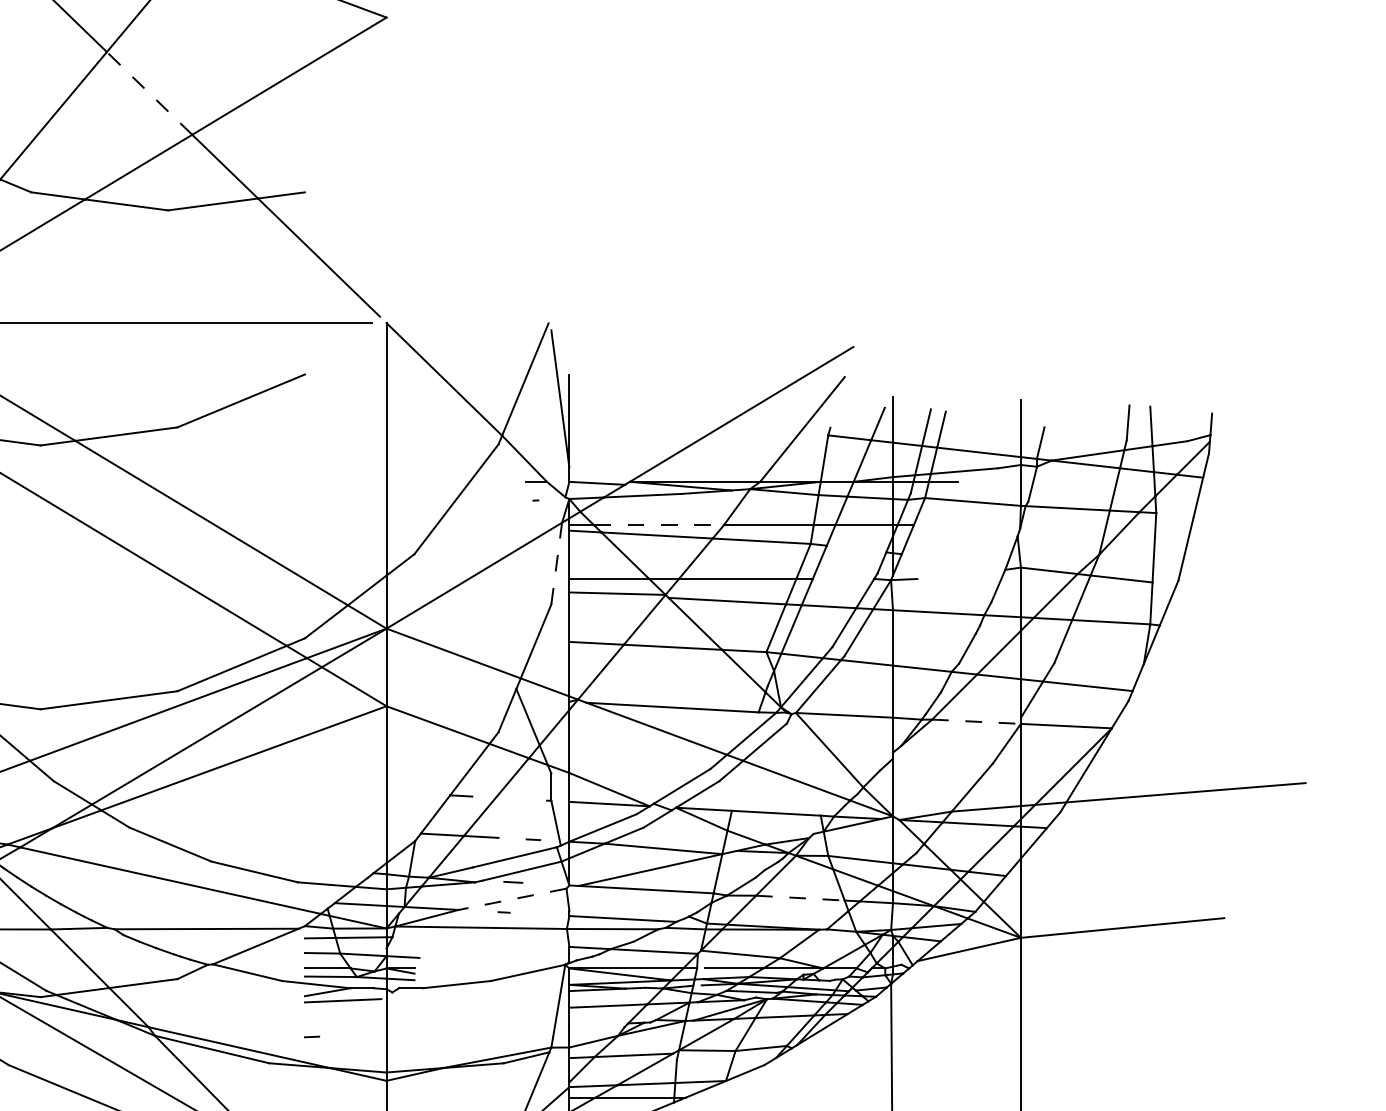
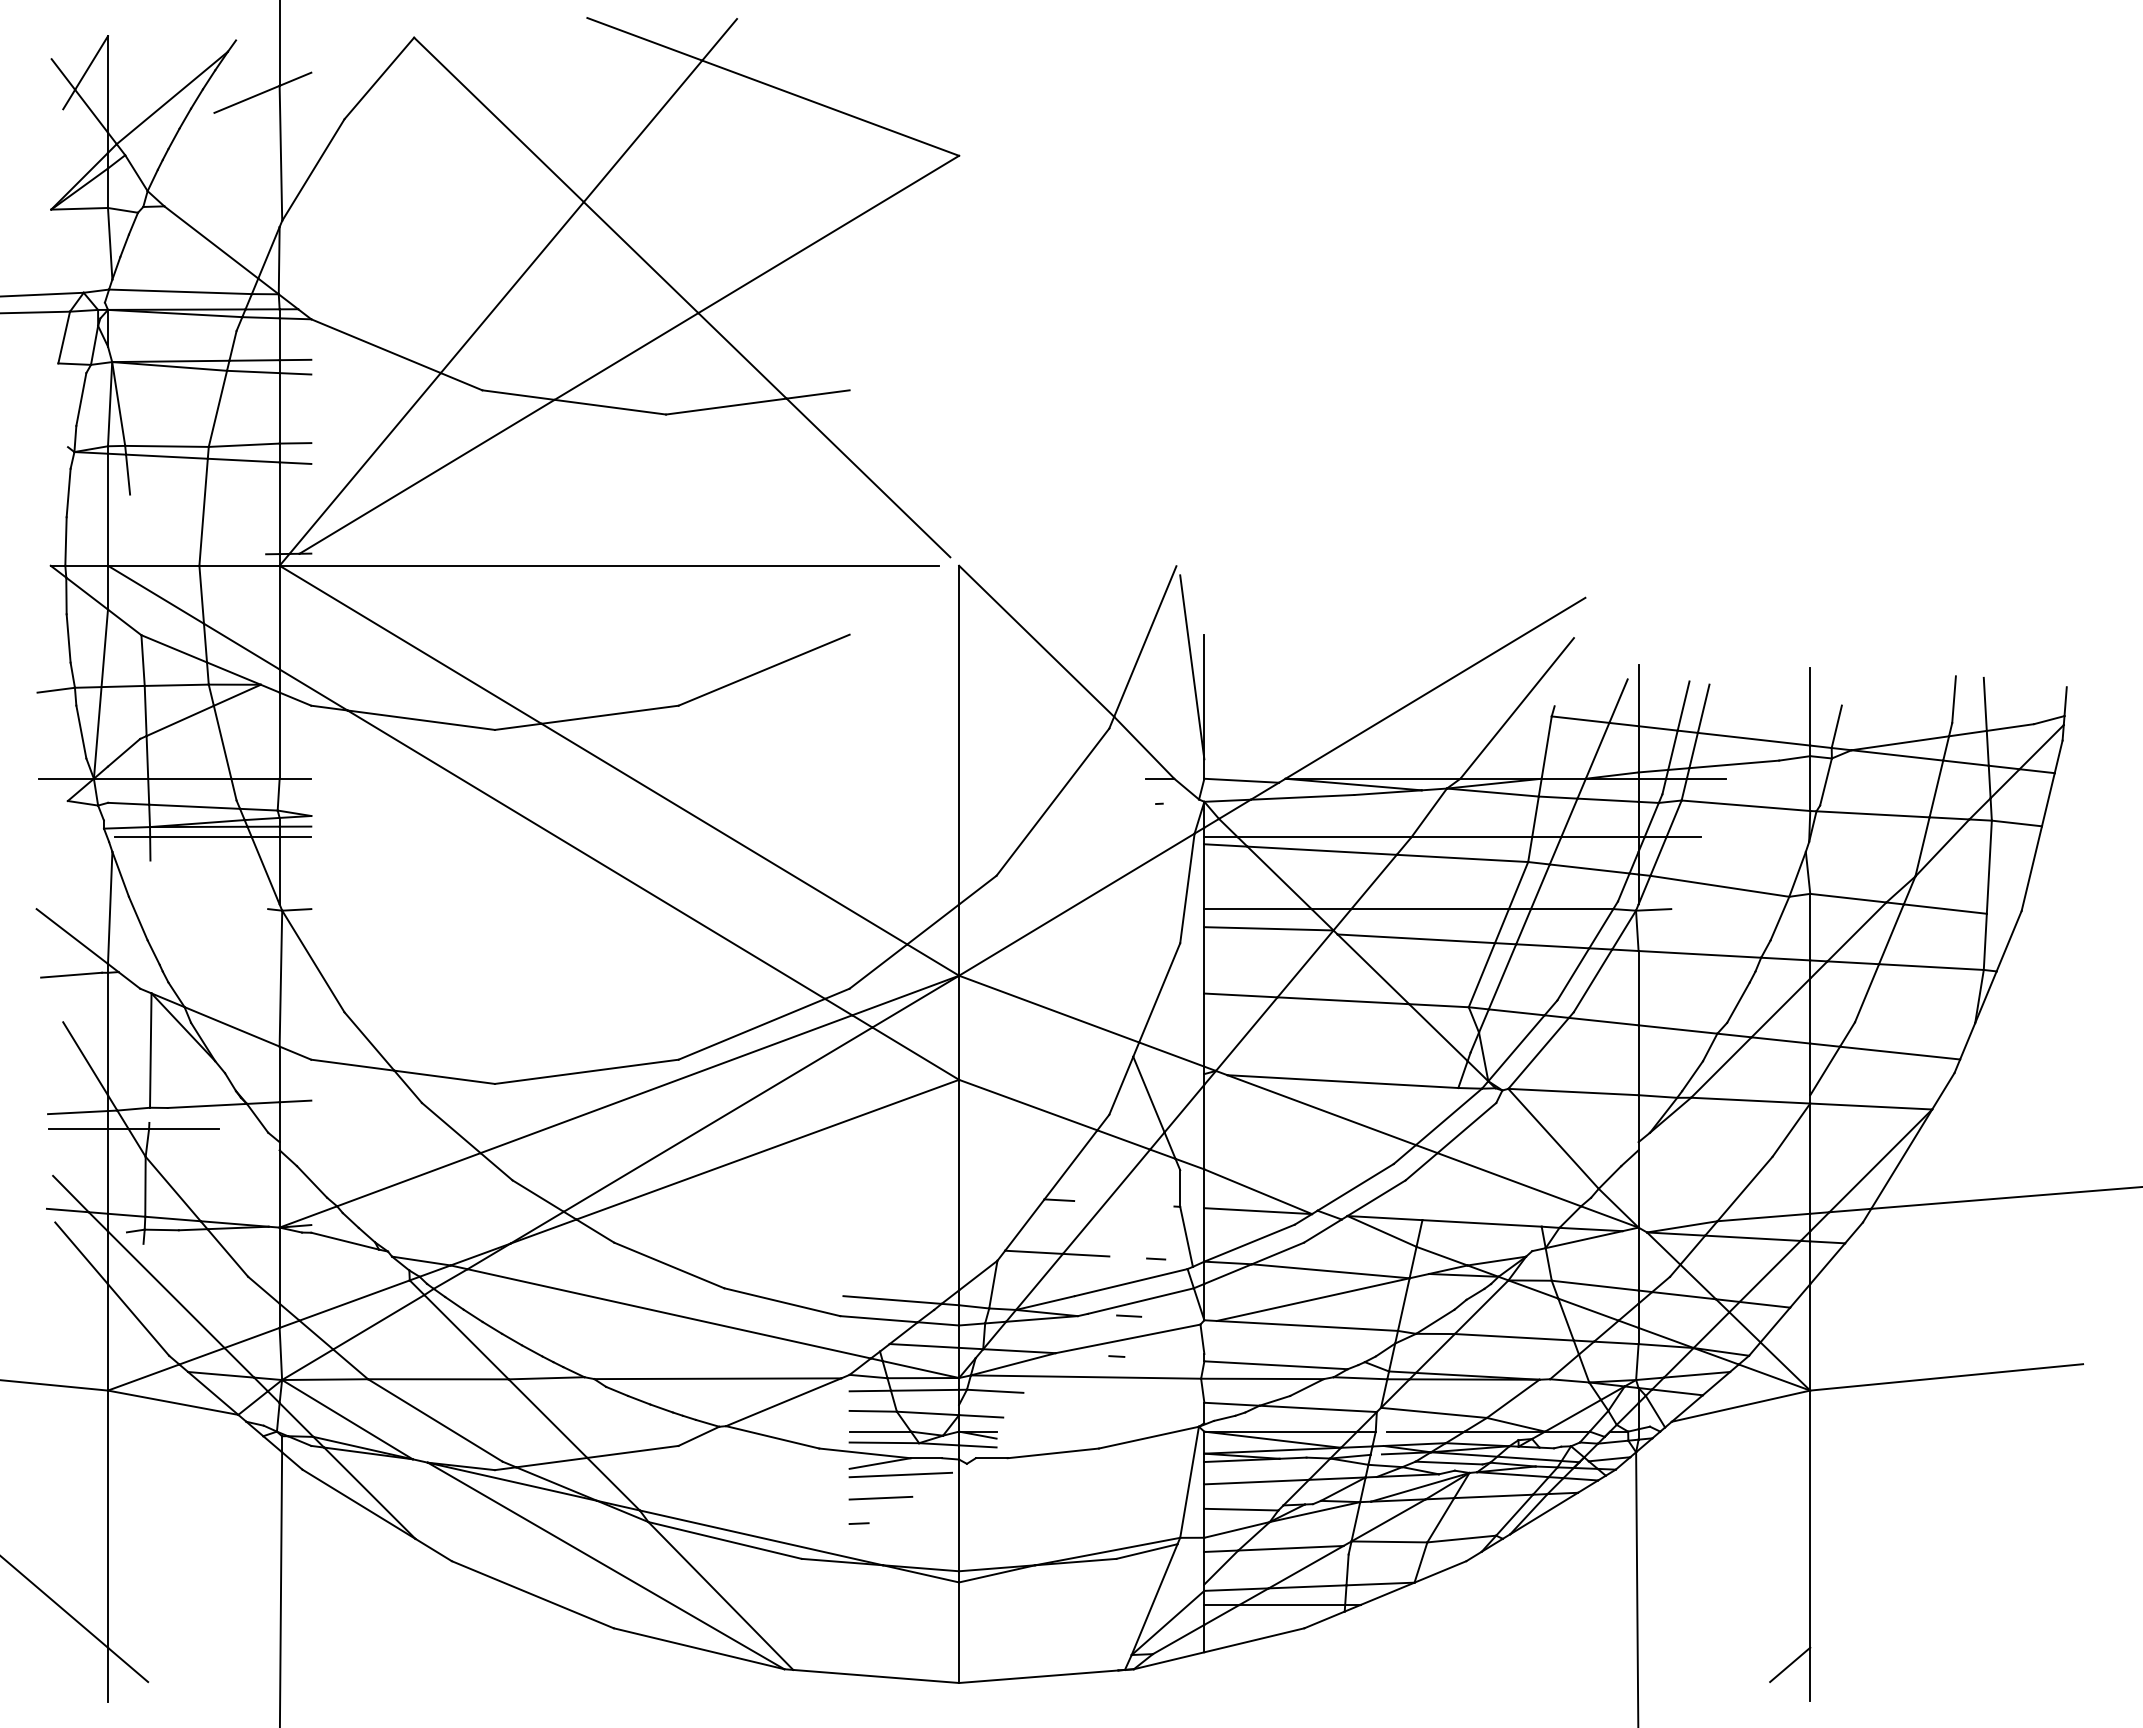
line: (149, 93) -> (641, 257), dashed -> solid
line: (1174, 515) -> (2016, 823), added
line: (658, 525) -> (1324, 837), dashed -> solid
line: (926, 525) -> (1683, 837), added
line: (856, 548) -> (1589, 868), added
line: (953, 561) -> (1719, 885), added
line: (556, 562) -> (1187, 887), dashed -> solid
line: (843, 579) -> (1572, 909), added
line: (976, 721) -> (1750, 1100), dashed -> solid
line: (336, 869) -> (892, 1299), added
line: (800, 898) -> (1514, 1337), dashed -> solid
line: (512, 899) -> (1128, 1338), dashed -> solid
line: (412, 937) -> (994, 1390), added
line: (327, 1018) -> (880, 1498), added
line: (597, 1026) -> (1241, 1509), added

